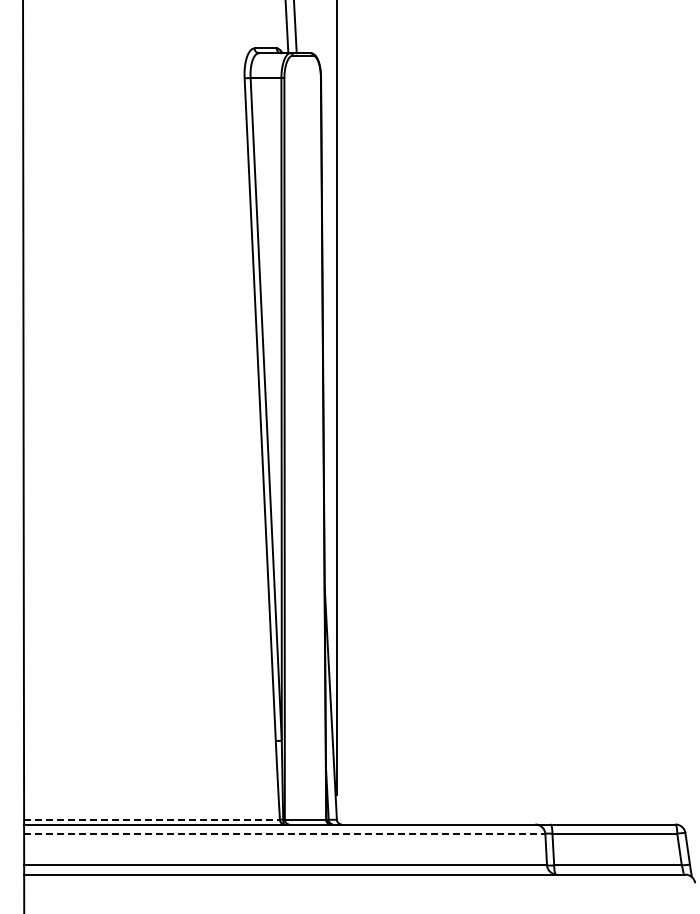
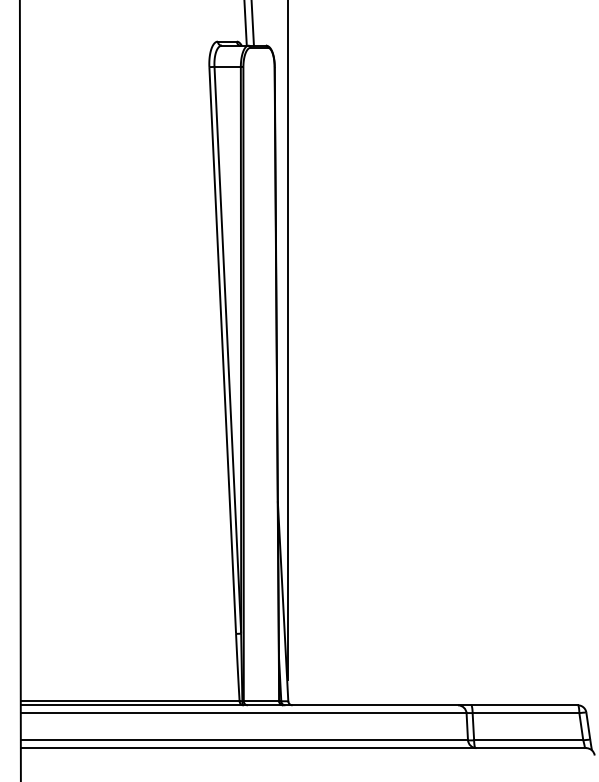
line: (152, 819) -> (130, 701), dashed -> solid
line: (284, 834) -> (243, 713), dashed -> solid

